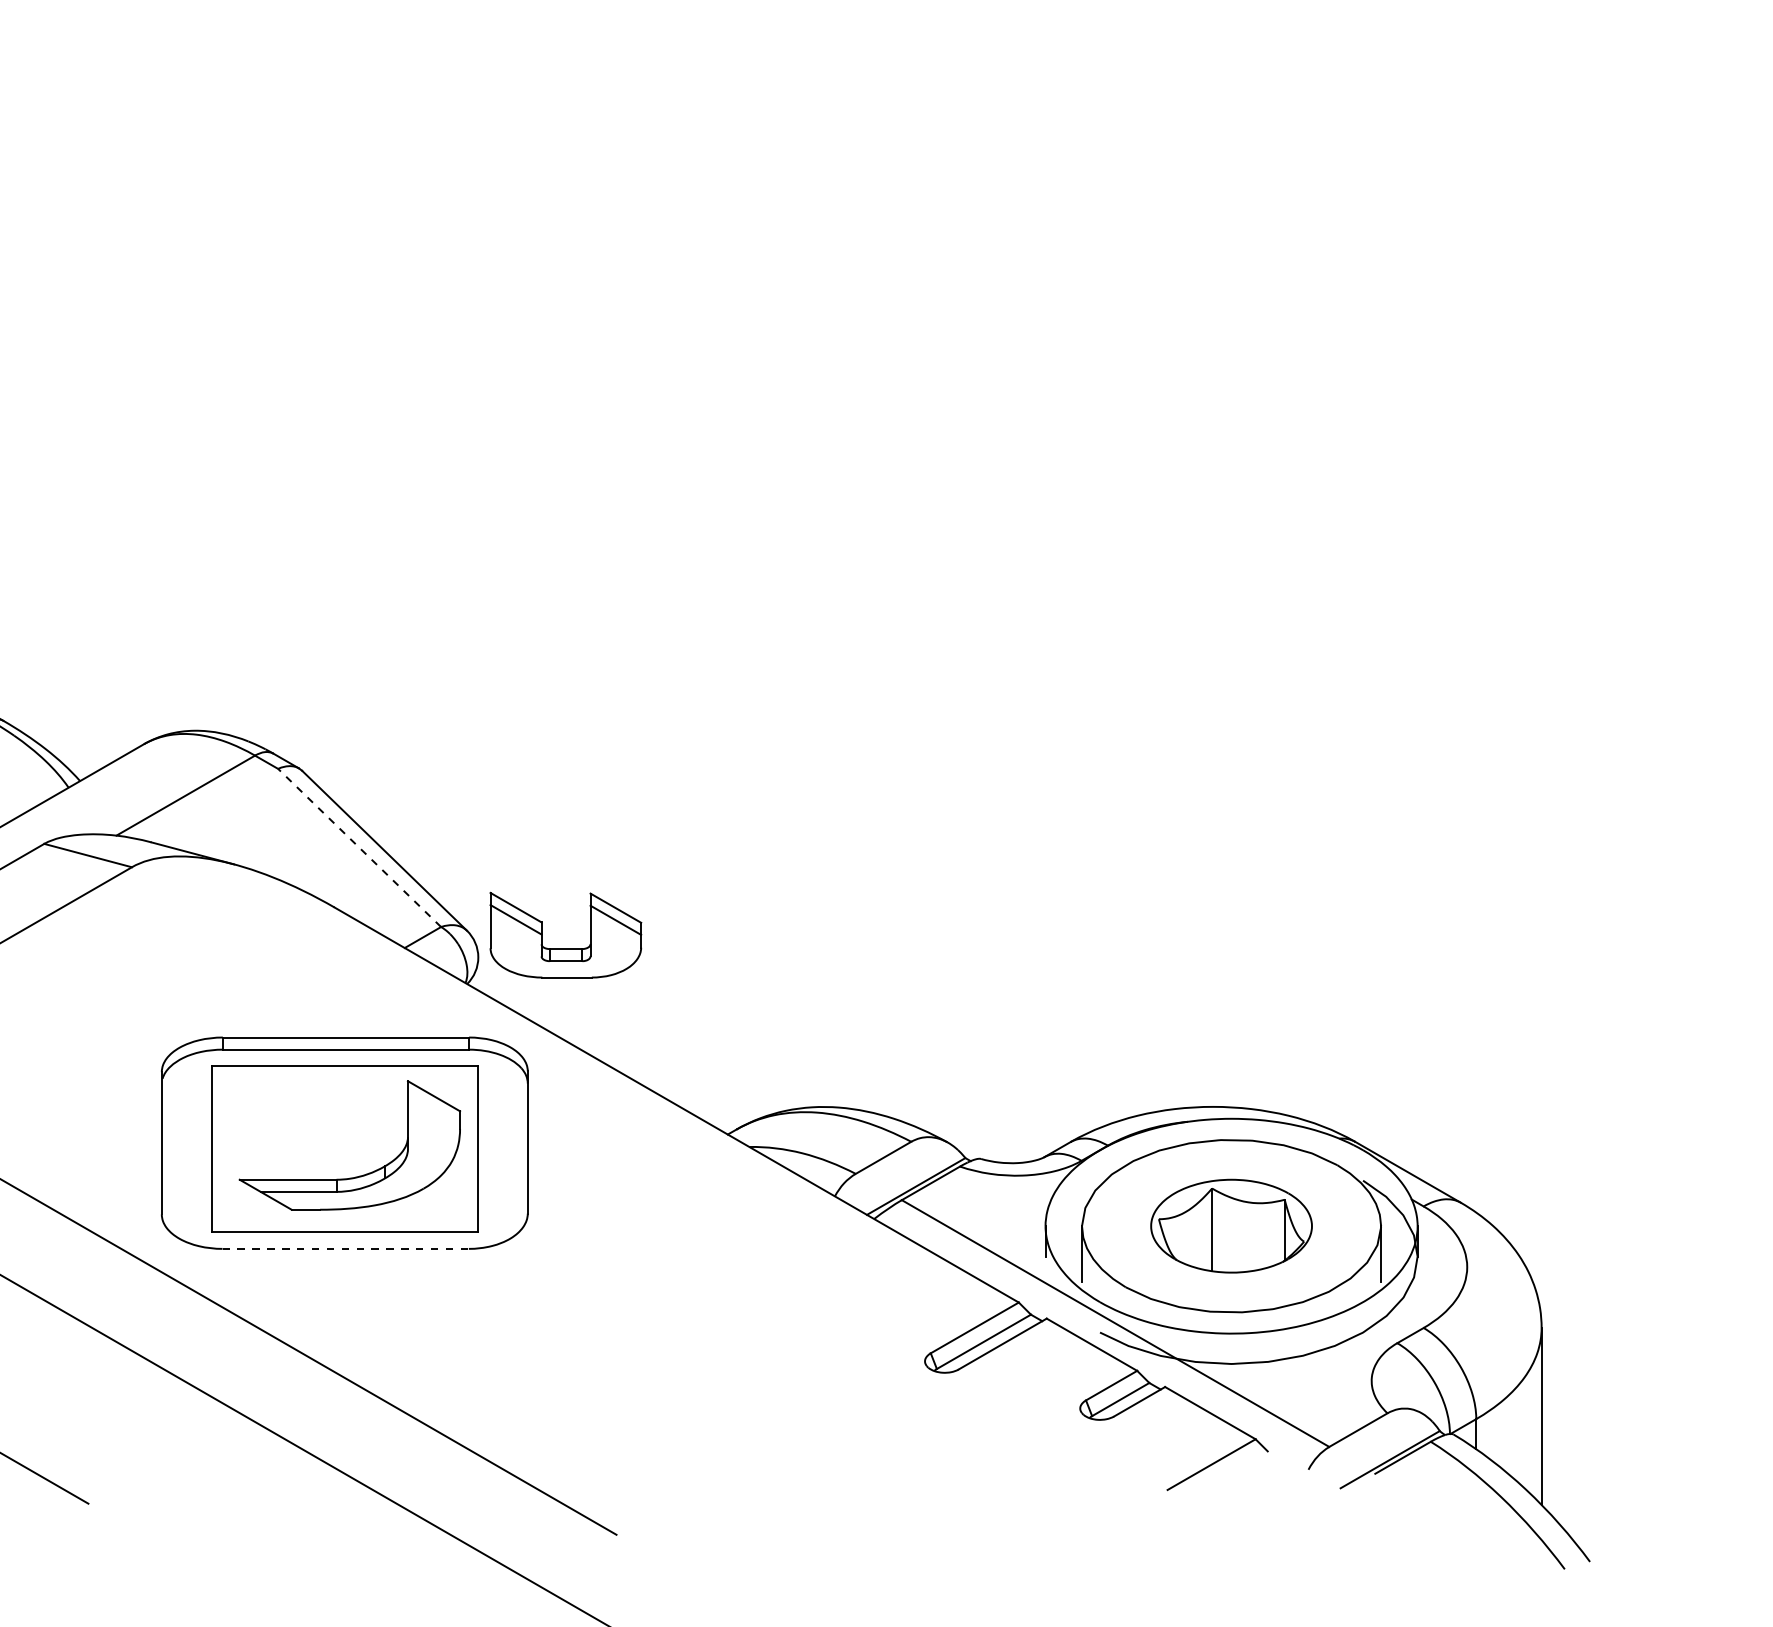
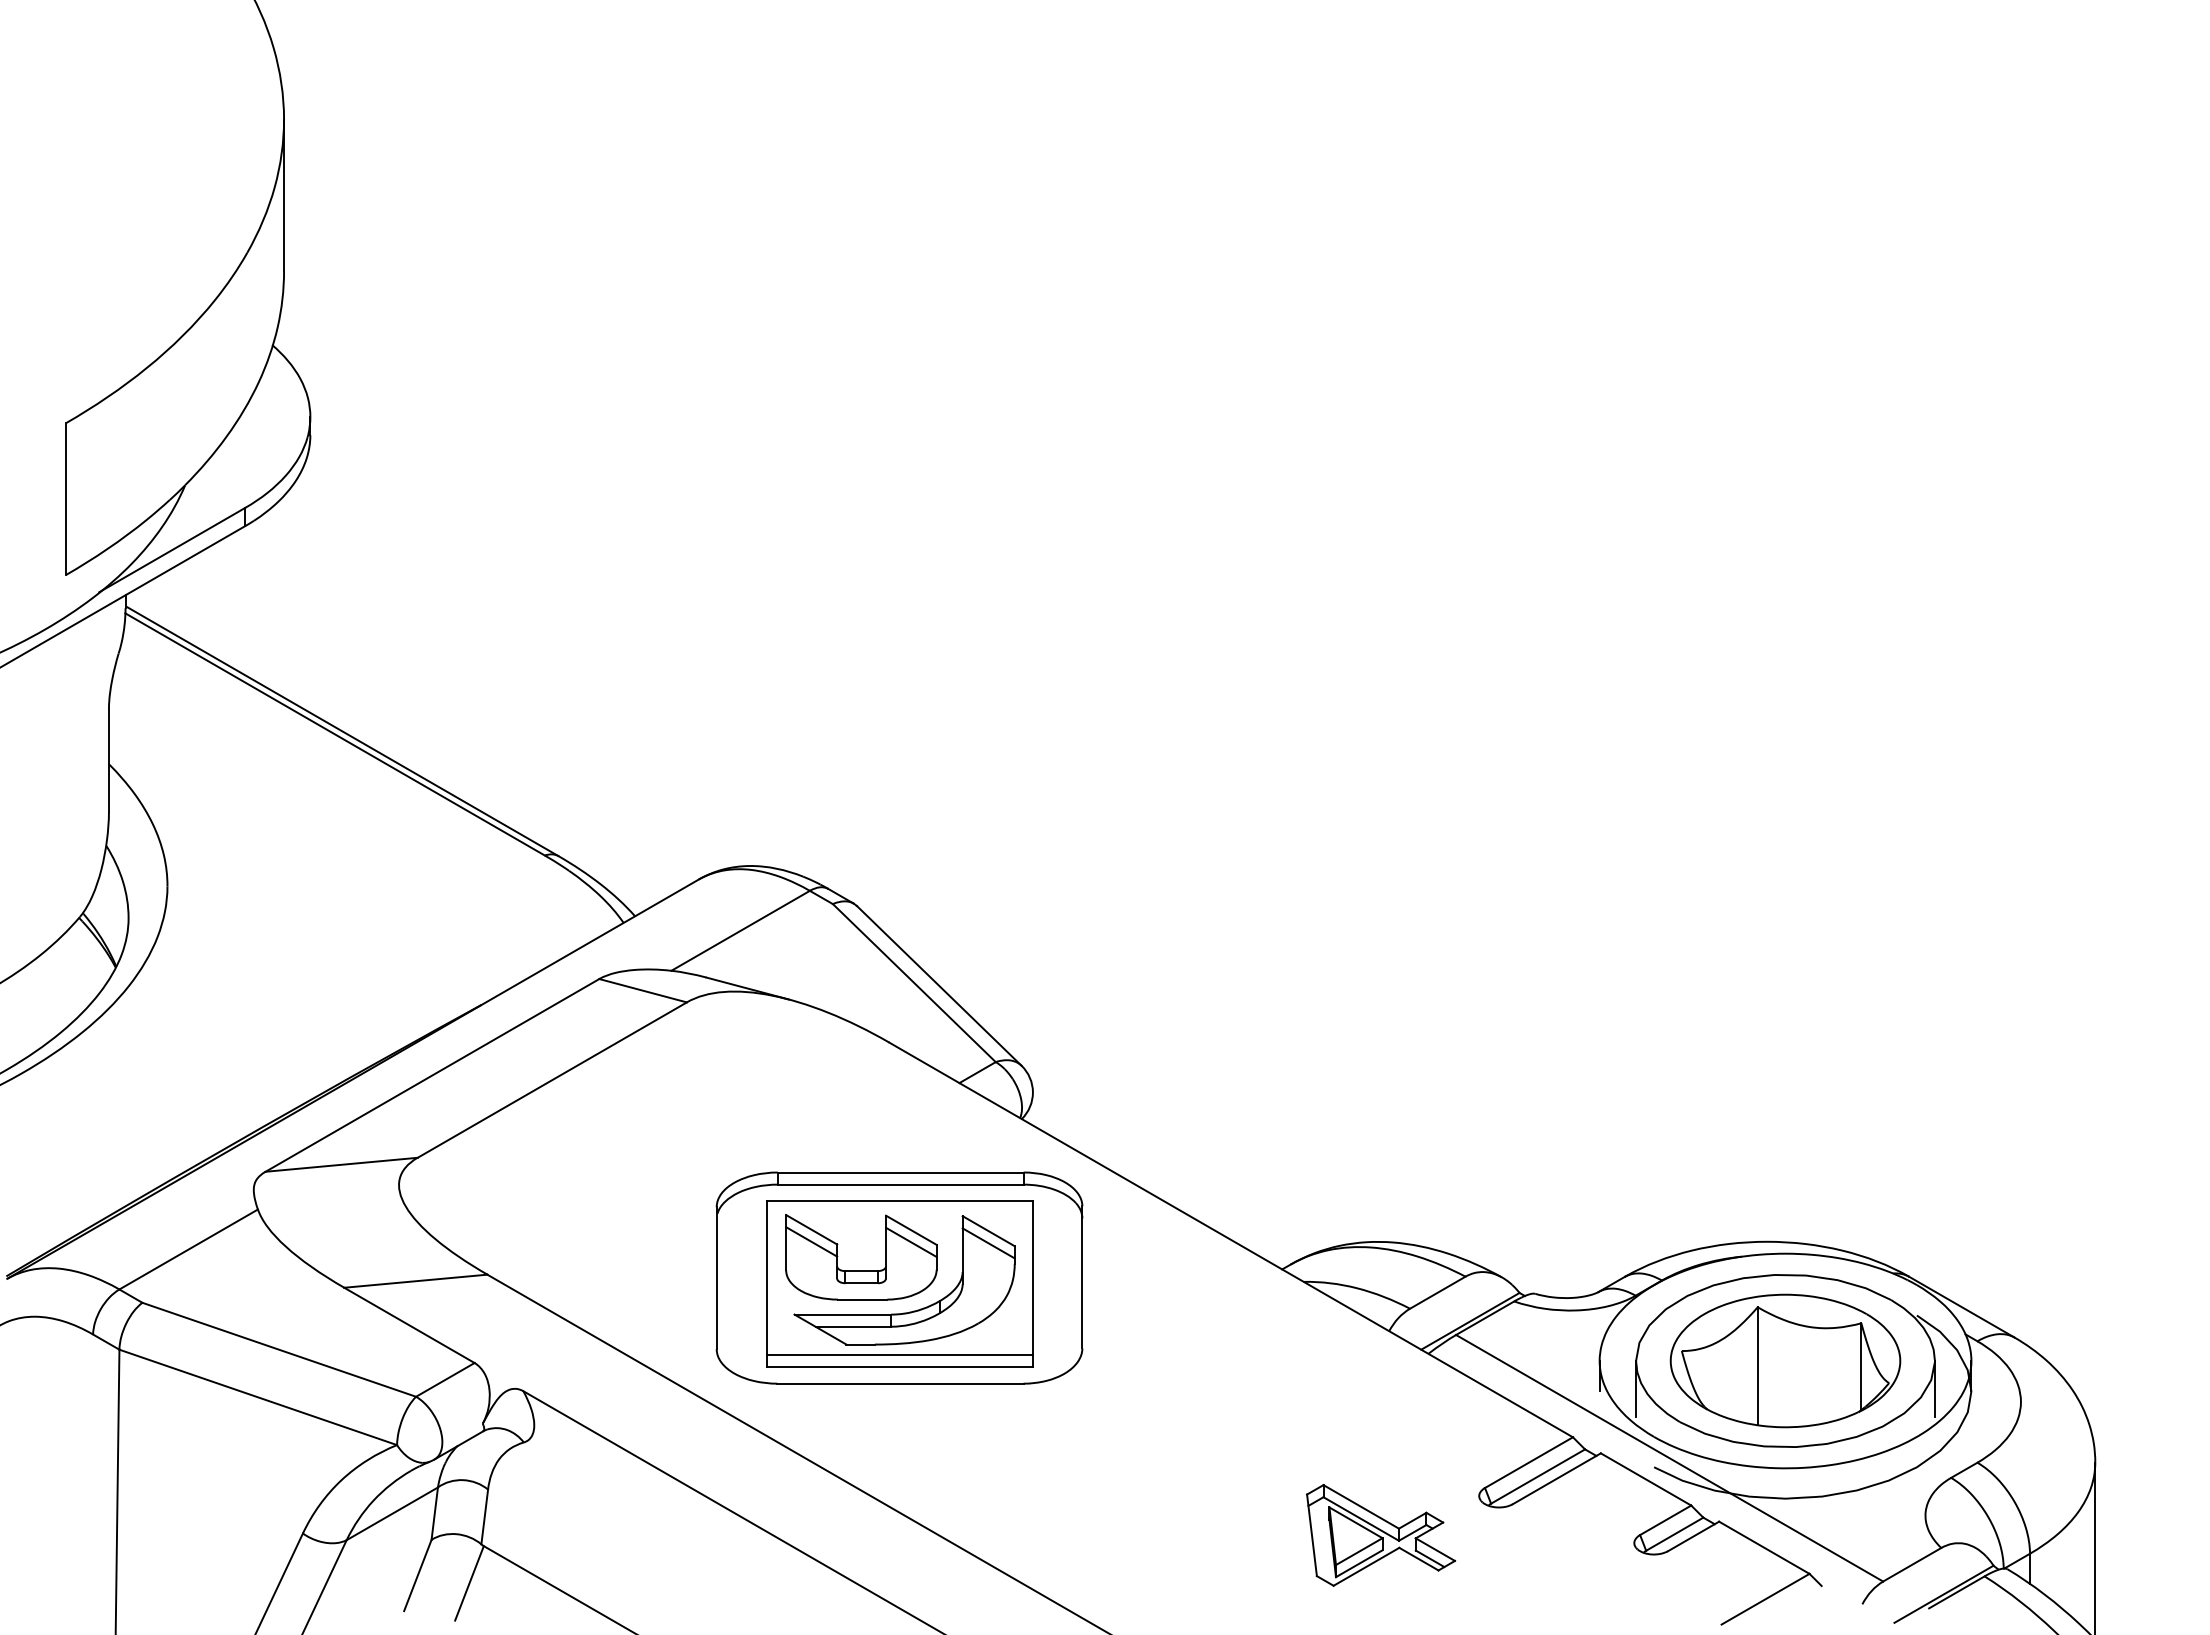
line: (358, 847) -> (913, 982), dashed -> solid
part: (565, 948) -> (861, 1270), moved
line: (433, 1108) -> (988, 1243), added
line: (344, 1219) -> (899, 1354), added
part: (1231, 1225) -> (1785, 1360), size x1.43
line: (345, 1248) -> (900, 1383), dashed -> solid
part: (826, 1400) -> (1380, 1535), added

